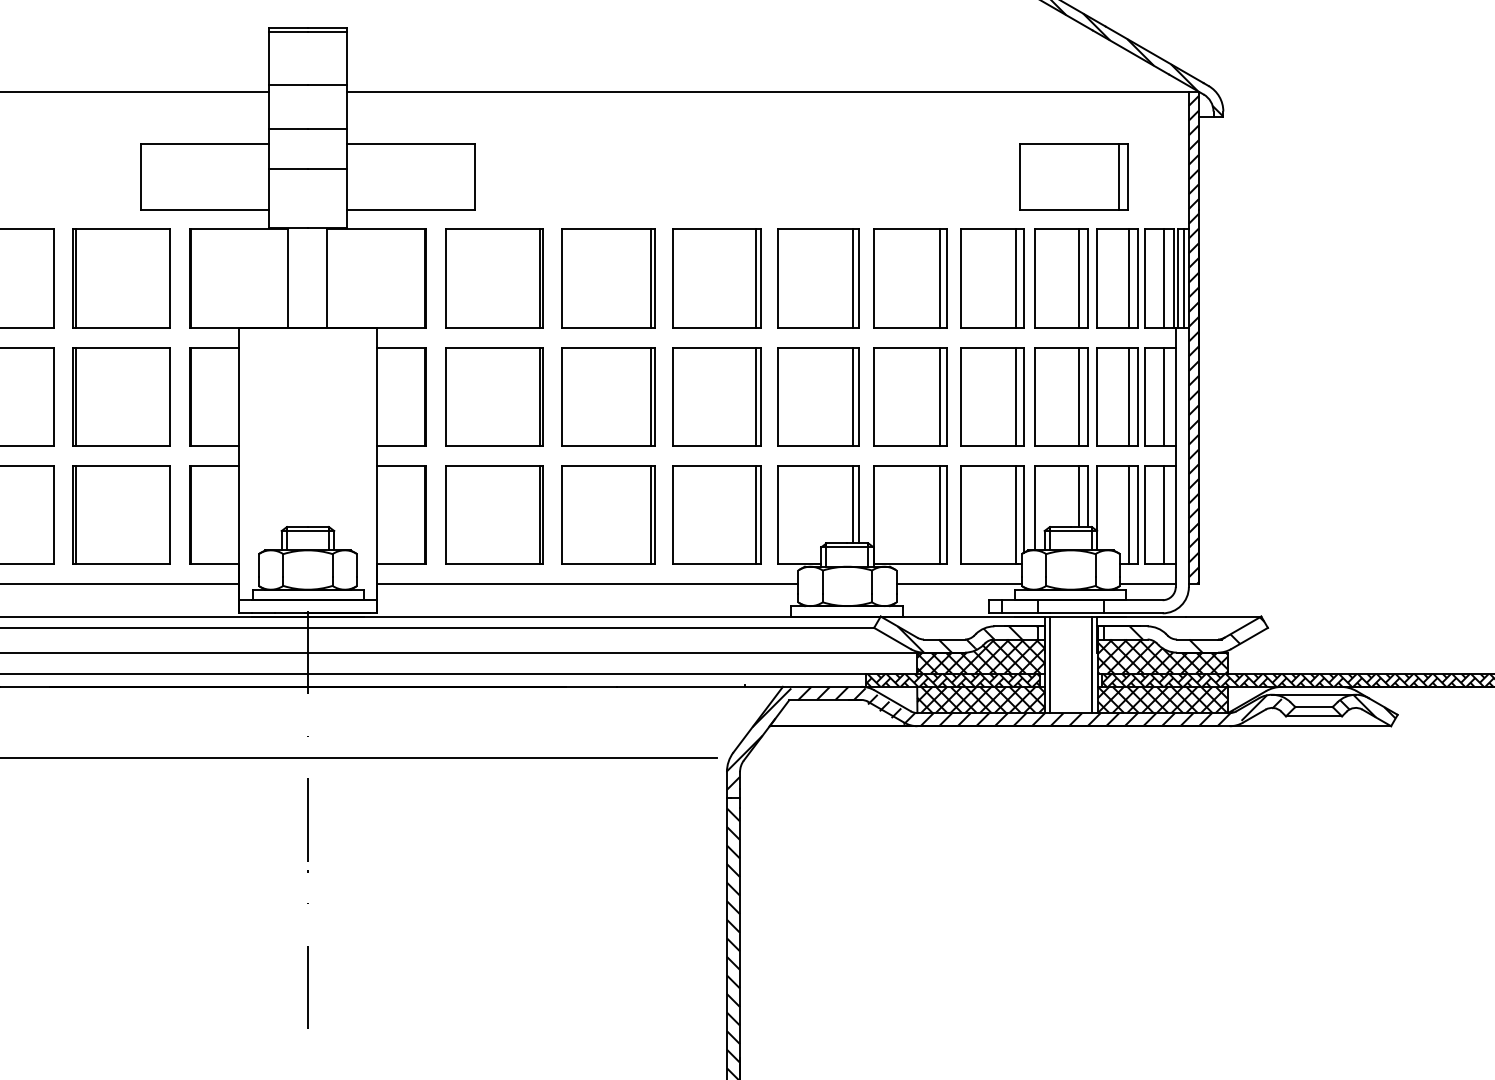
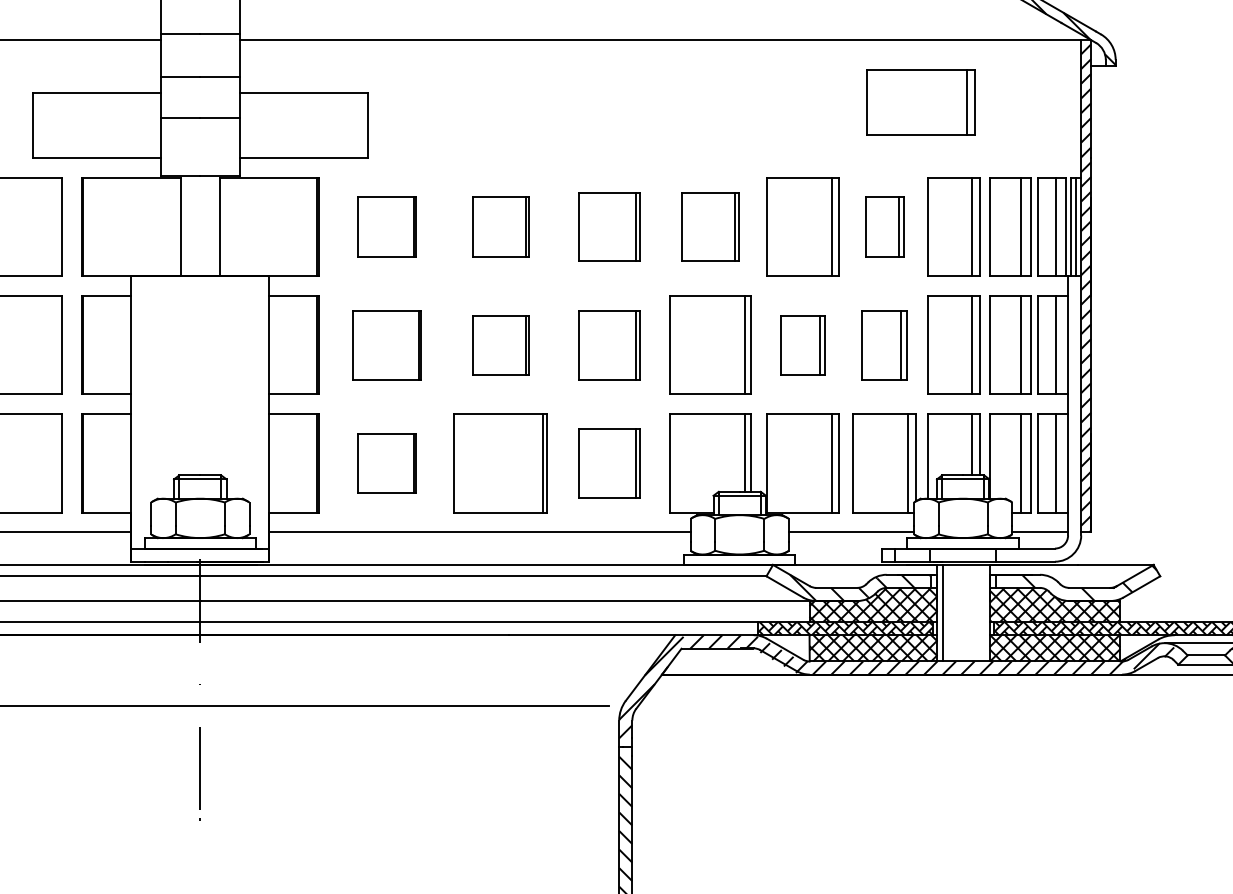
part: (1073, 176) -> (920, 101), moved
part: (494, 278) -> (386, 226), size x0.6
part: (608, 278) -> (500, 226), size x0.6
part: (716, 278) -> (608, 226), size x0.7
part: (818, 278) -> (710, 226), size x0.7
part: (992, 278) -> (884, 226), size x0.6
part: (494, 396) -> (386, 344), size x0.7
part: (608, 396) -> (500, 344), size x0.6
part: (716, 396) -> (608, 344), size x0.7
part: (910, 396) -> (802, 344), size x0.6
part: (992, 396) -> (884, 344), size x0.7
part: (494, 514) -> (386, 462), size x0.6
part: (716, 514) -> (608, 462), size x0.7
line: (1092, 664) -> (984, 612), removed

